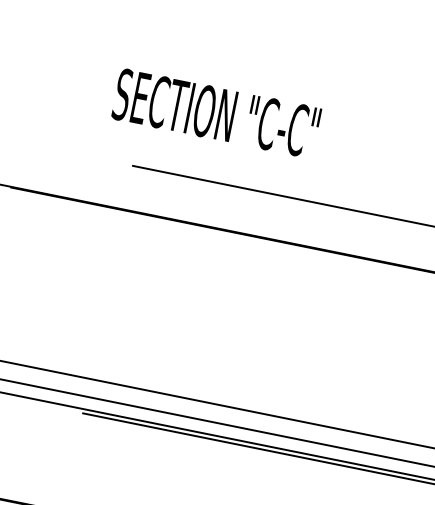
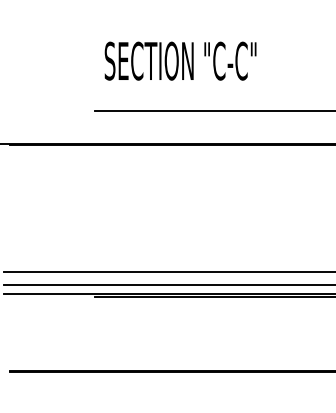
text: (216, 112) -> (180, 60), moved

